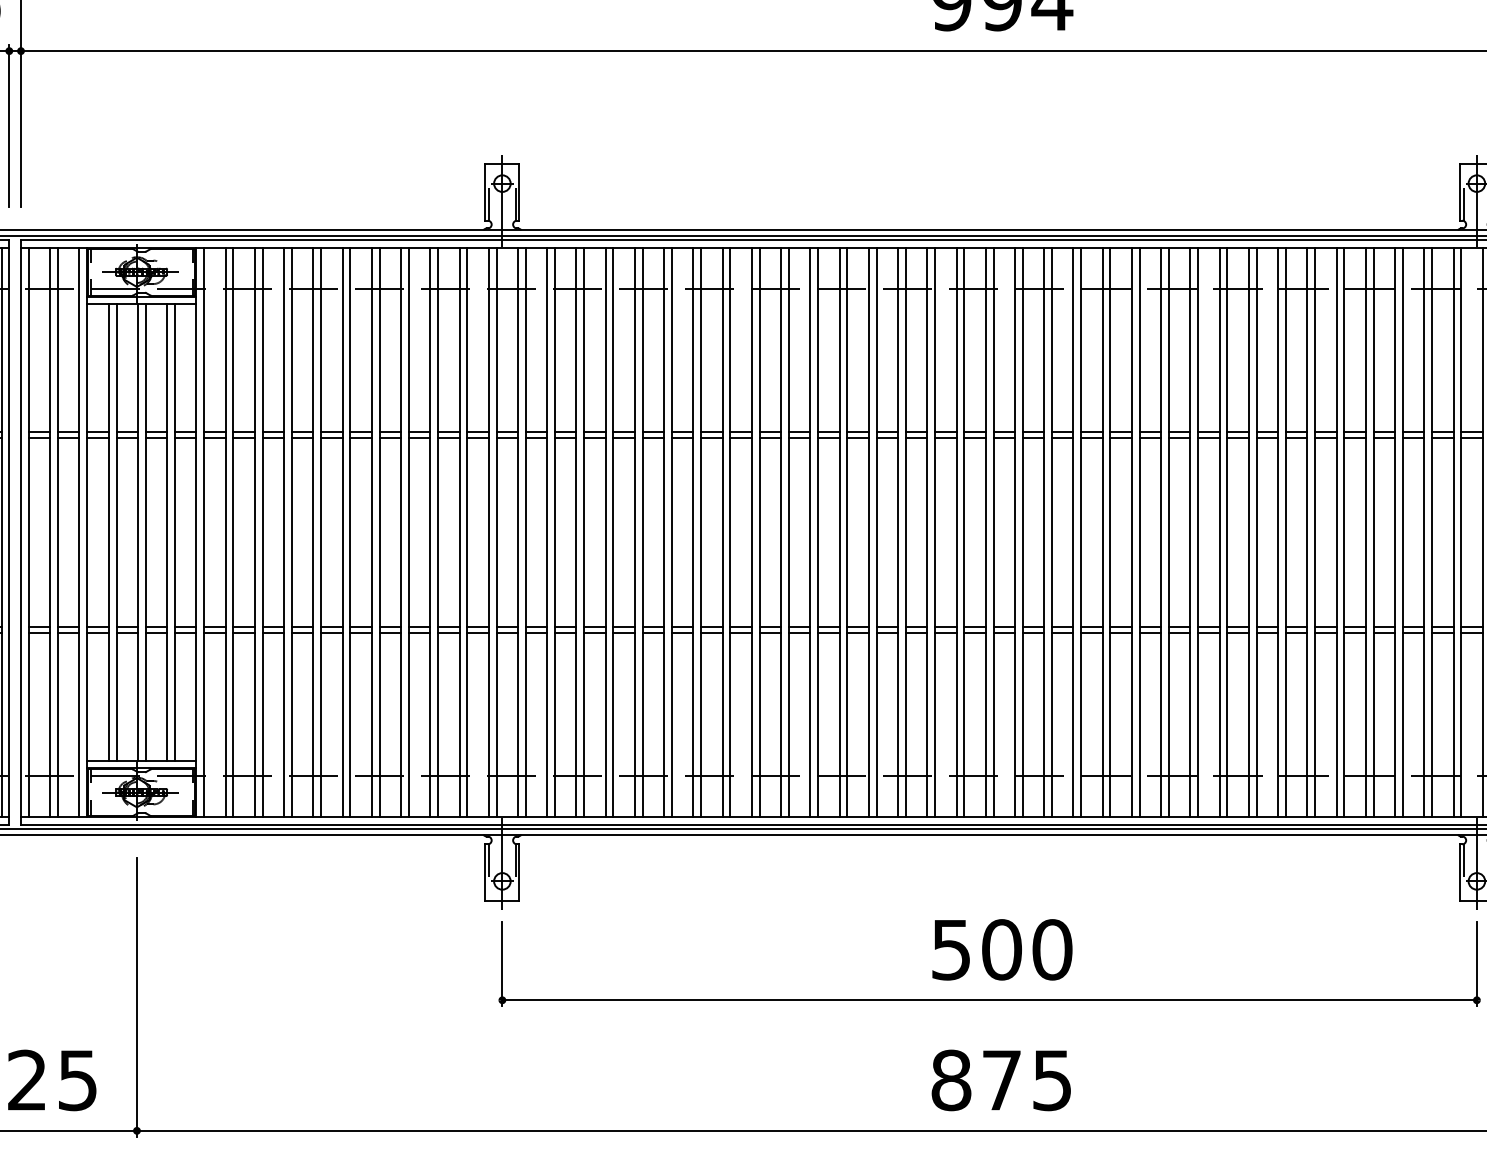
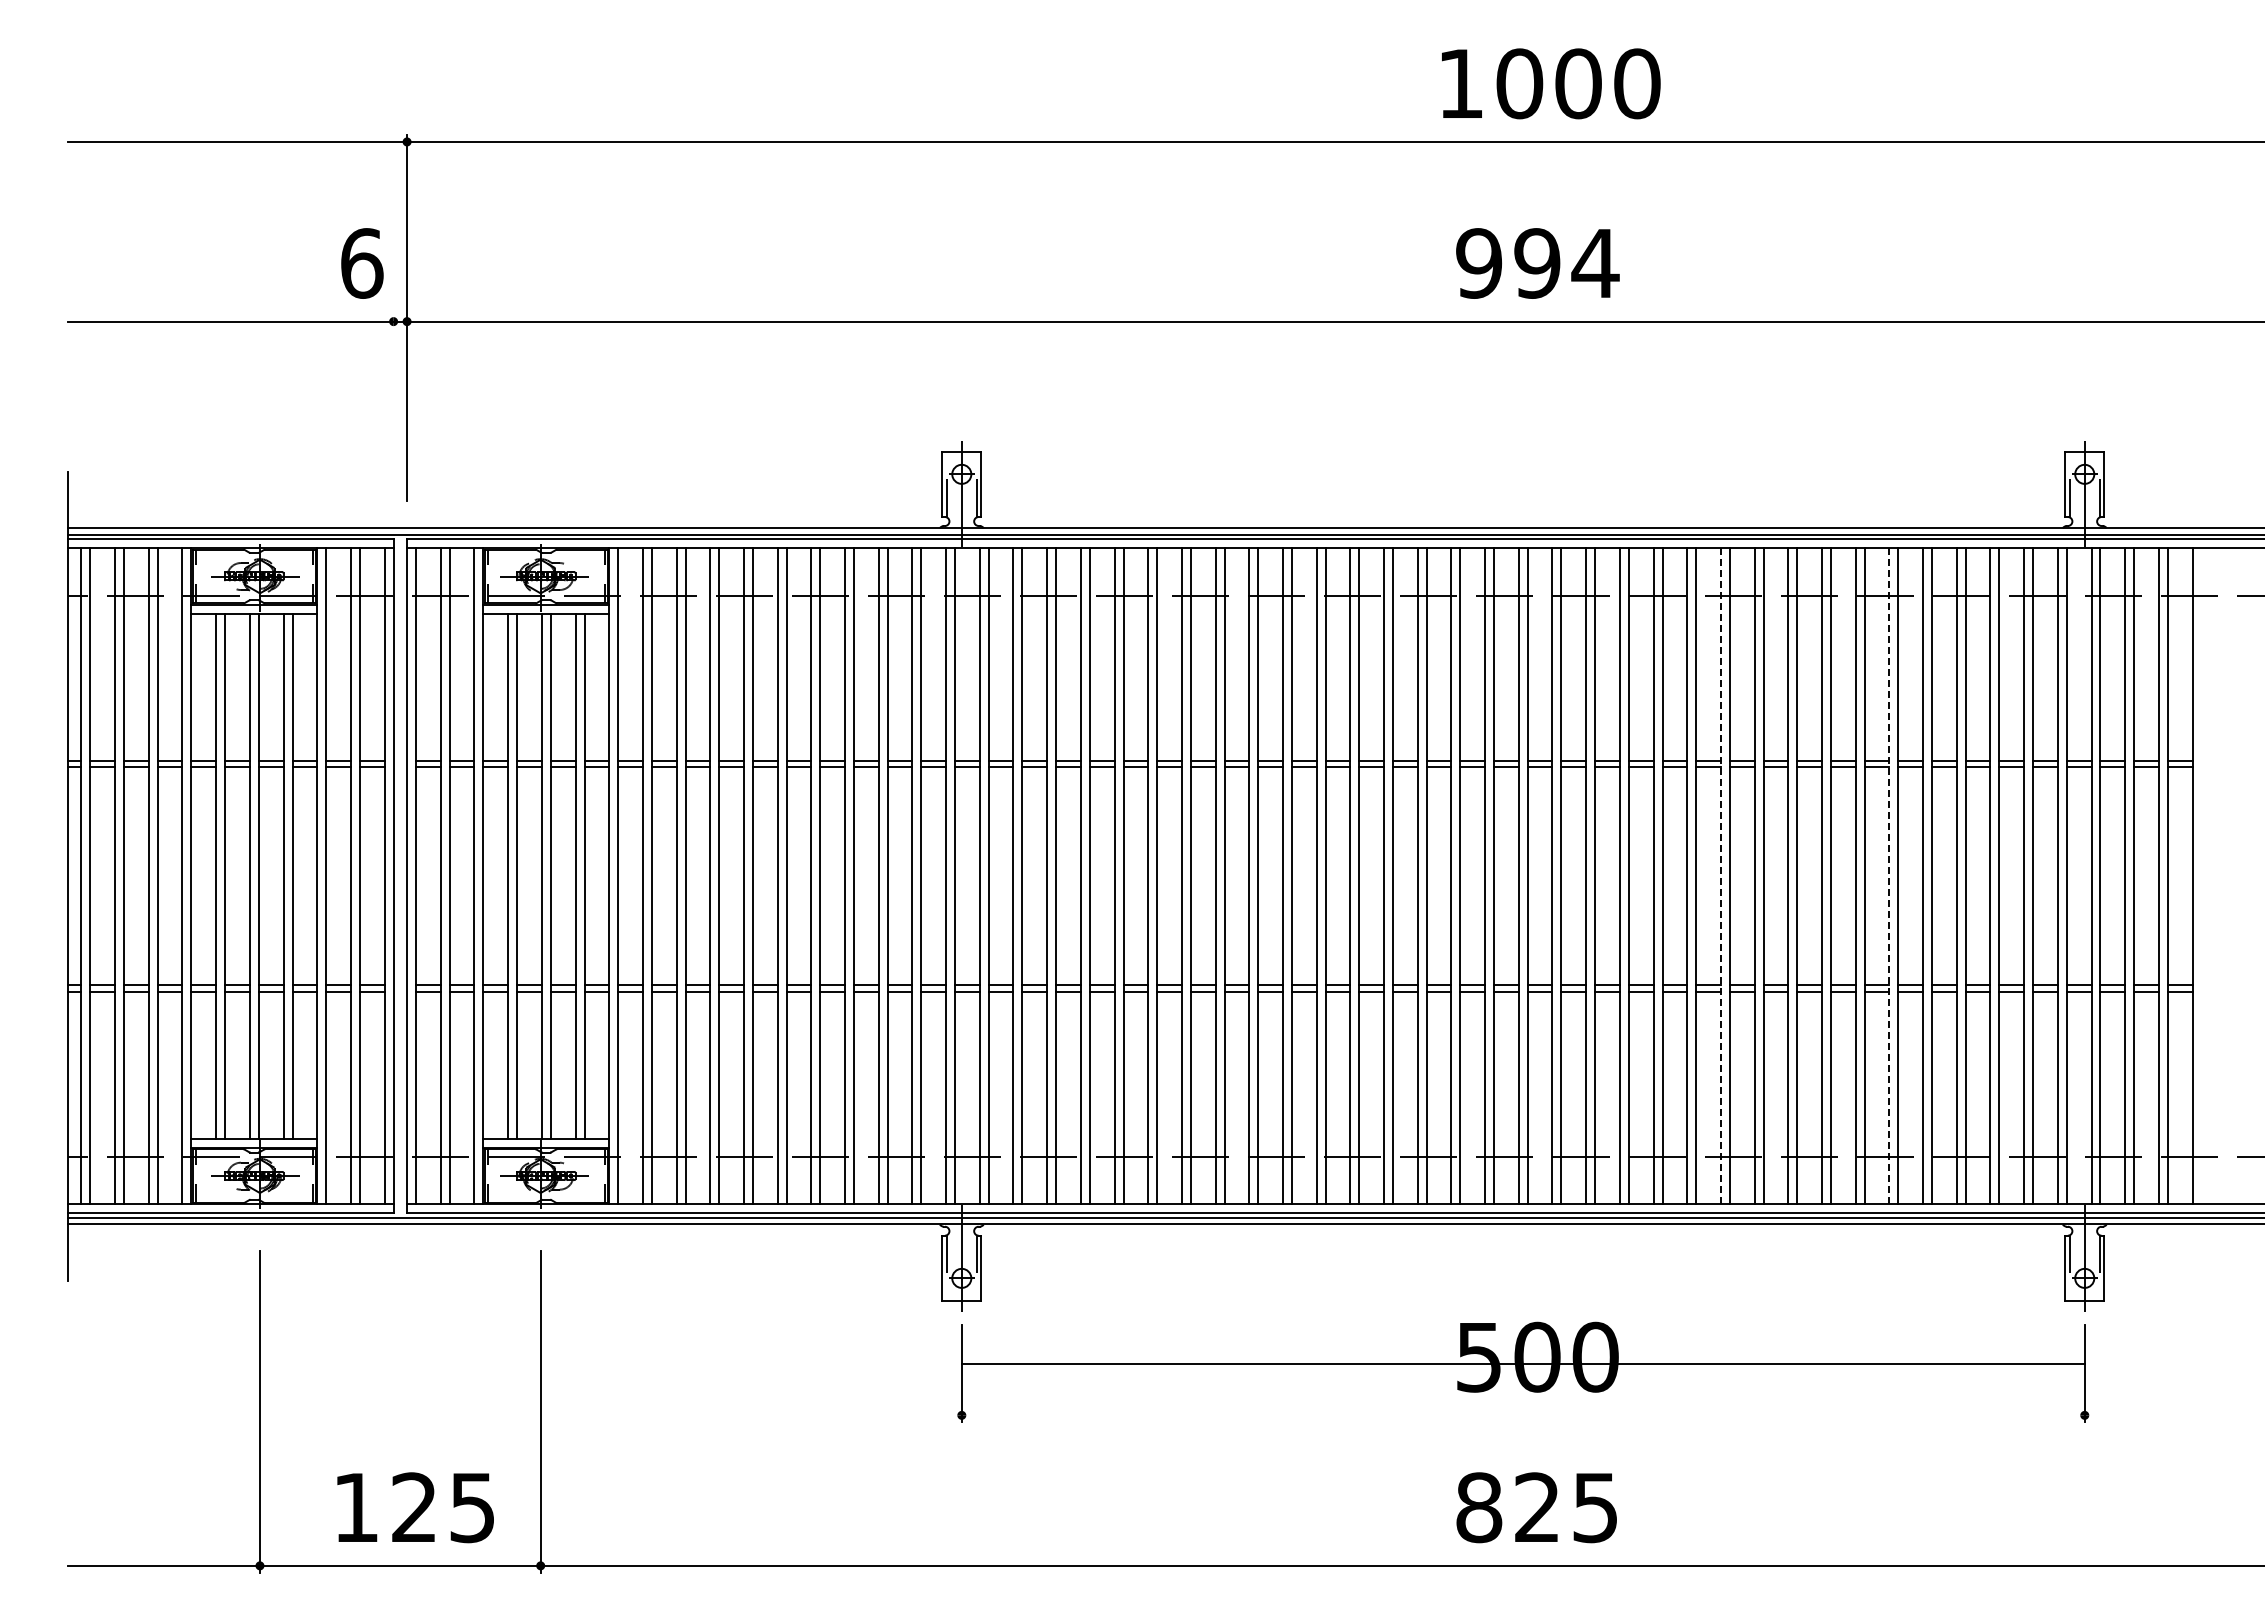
line: (9, 125) -> (393, 407), removed
line: (1160, 532) -> (1720, 876), solid -> dashed
line: (1307, 532) -> (1889, 876), solid -> dashed
line: (988, 1000) -> (1522, 1364), moved
text: (1001, 1079) -> (1536, 1506), 875 -> 825

